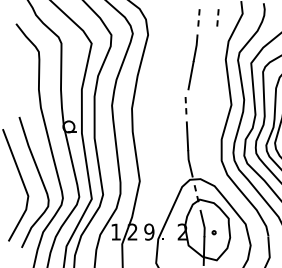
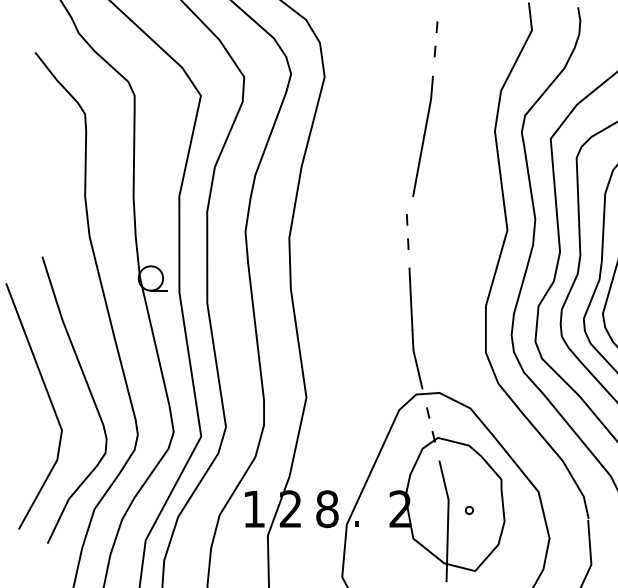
line: (217, 15) -> (476, 34), removed
text: (149, 231) -> (327, 507), 9 -> 8

